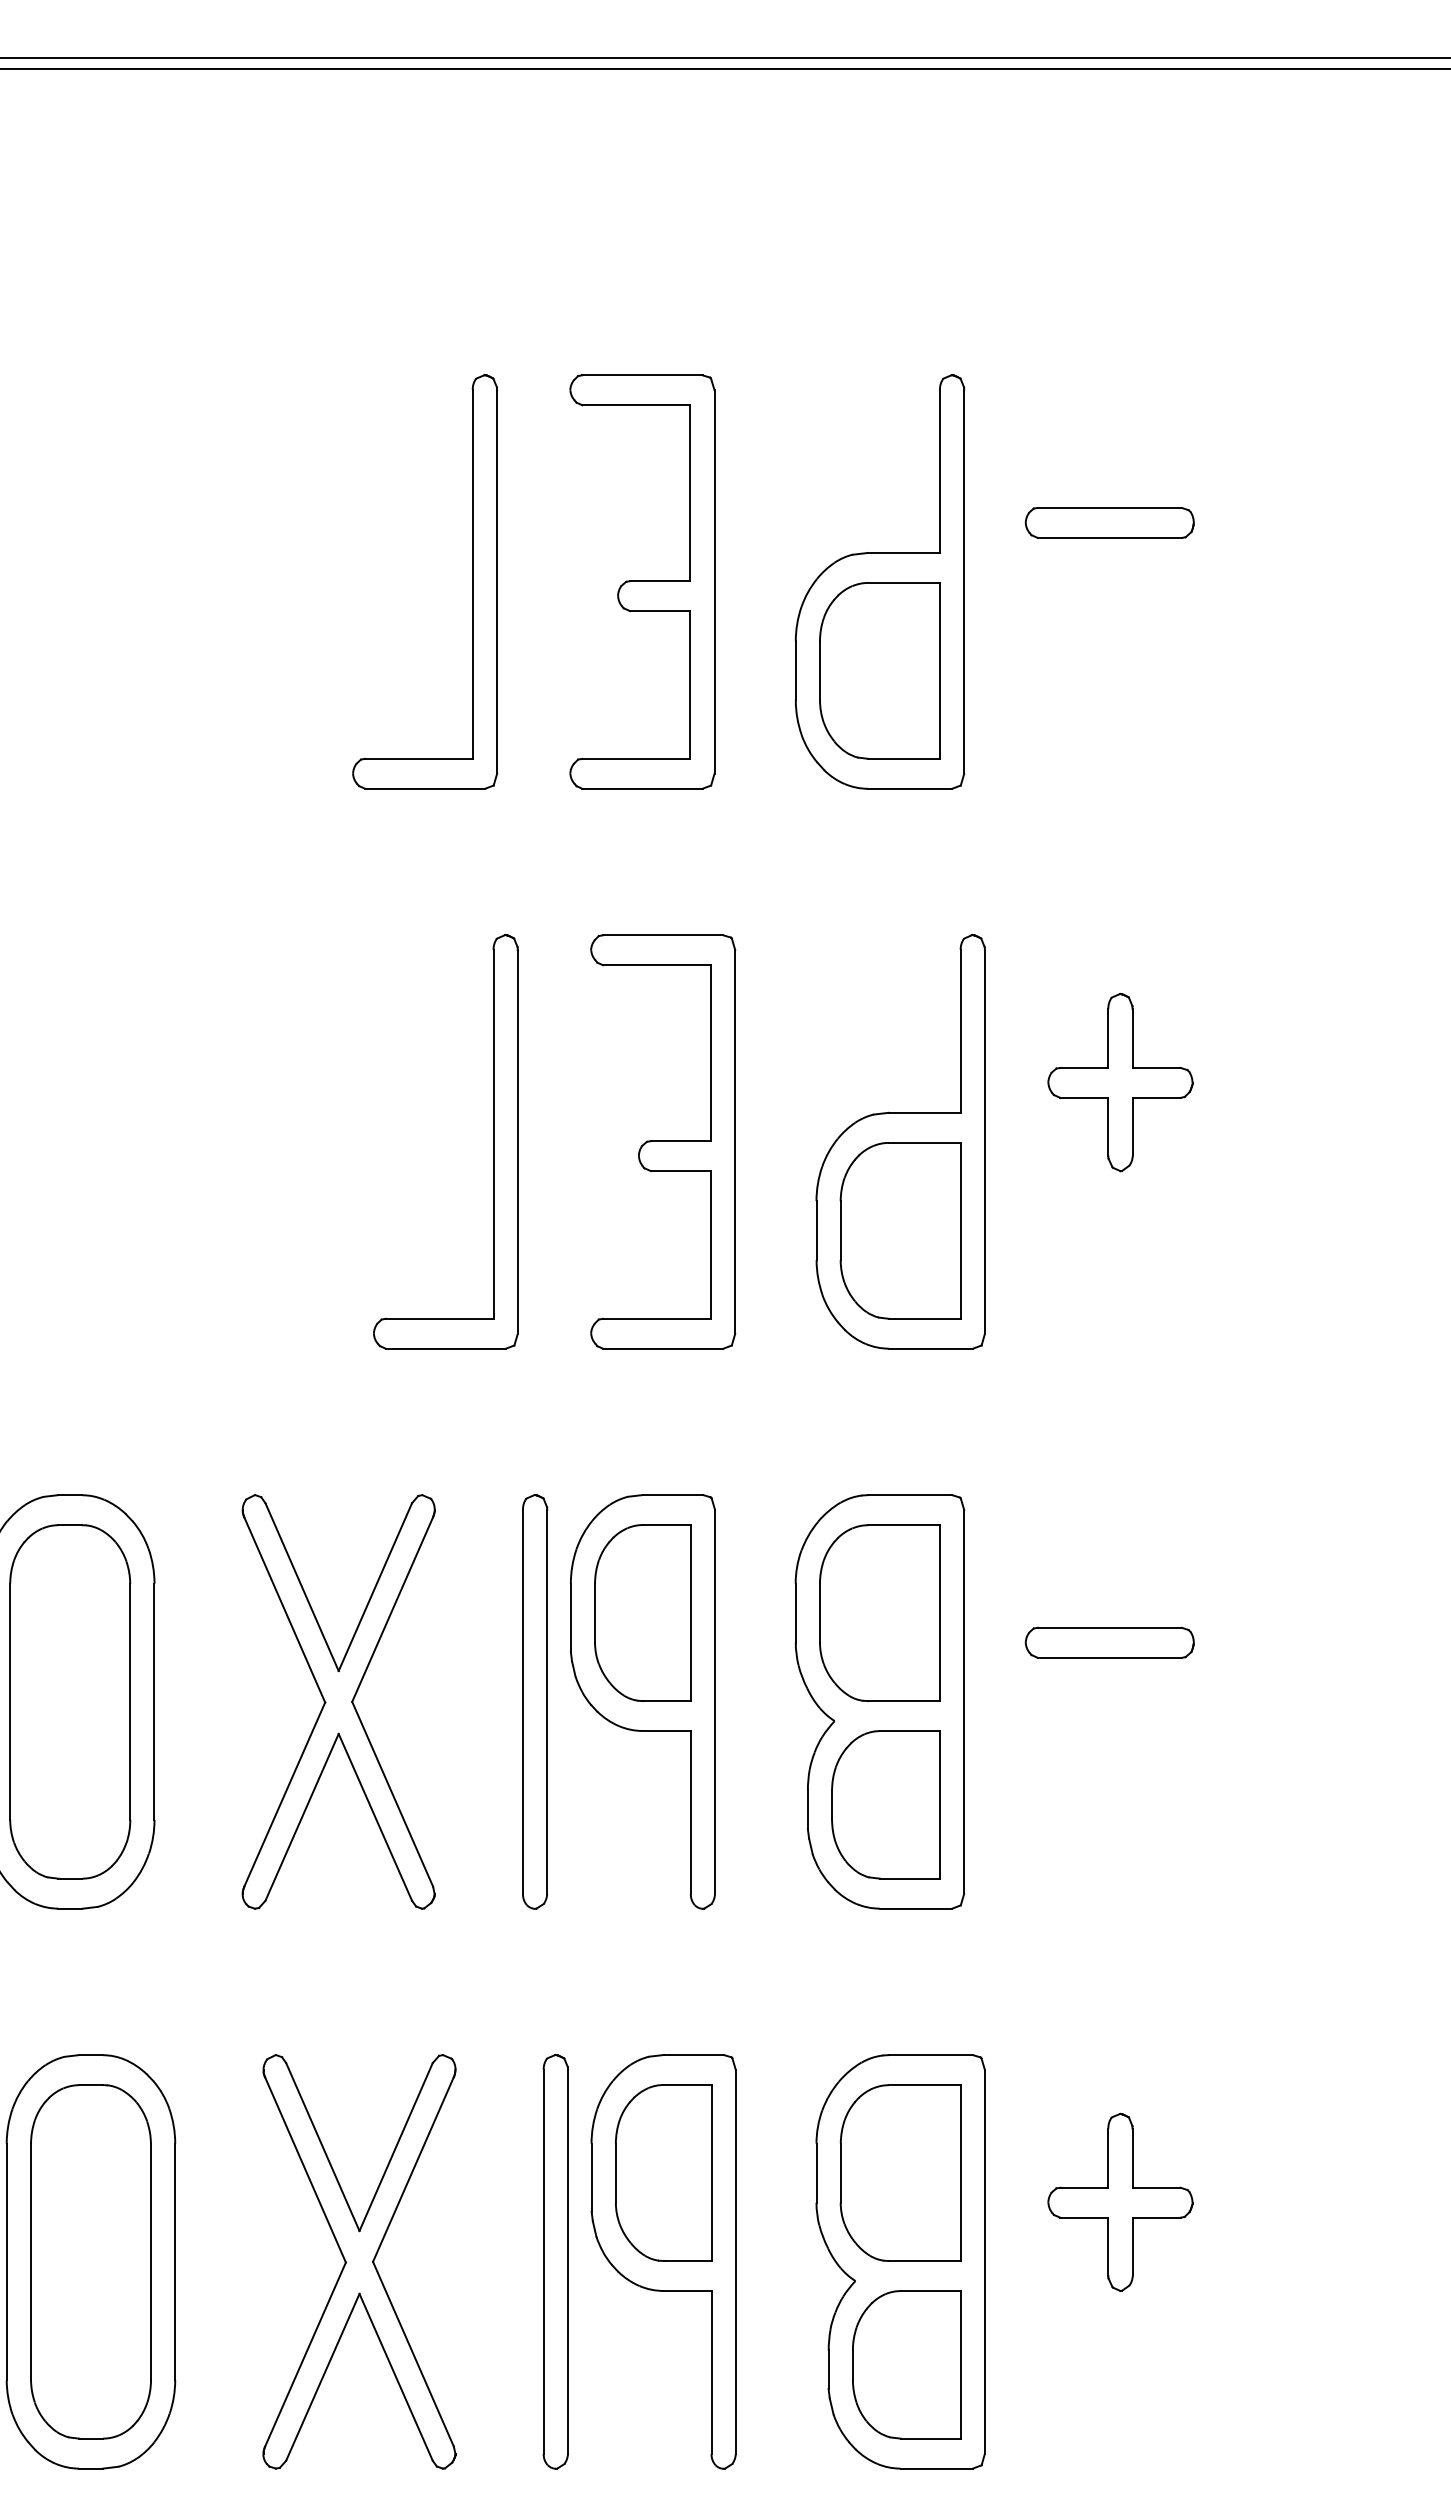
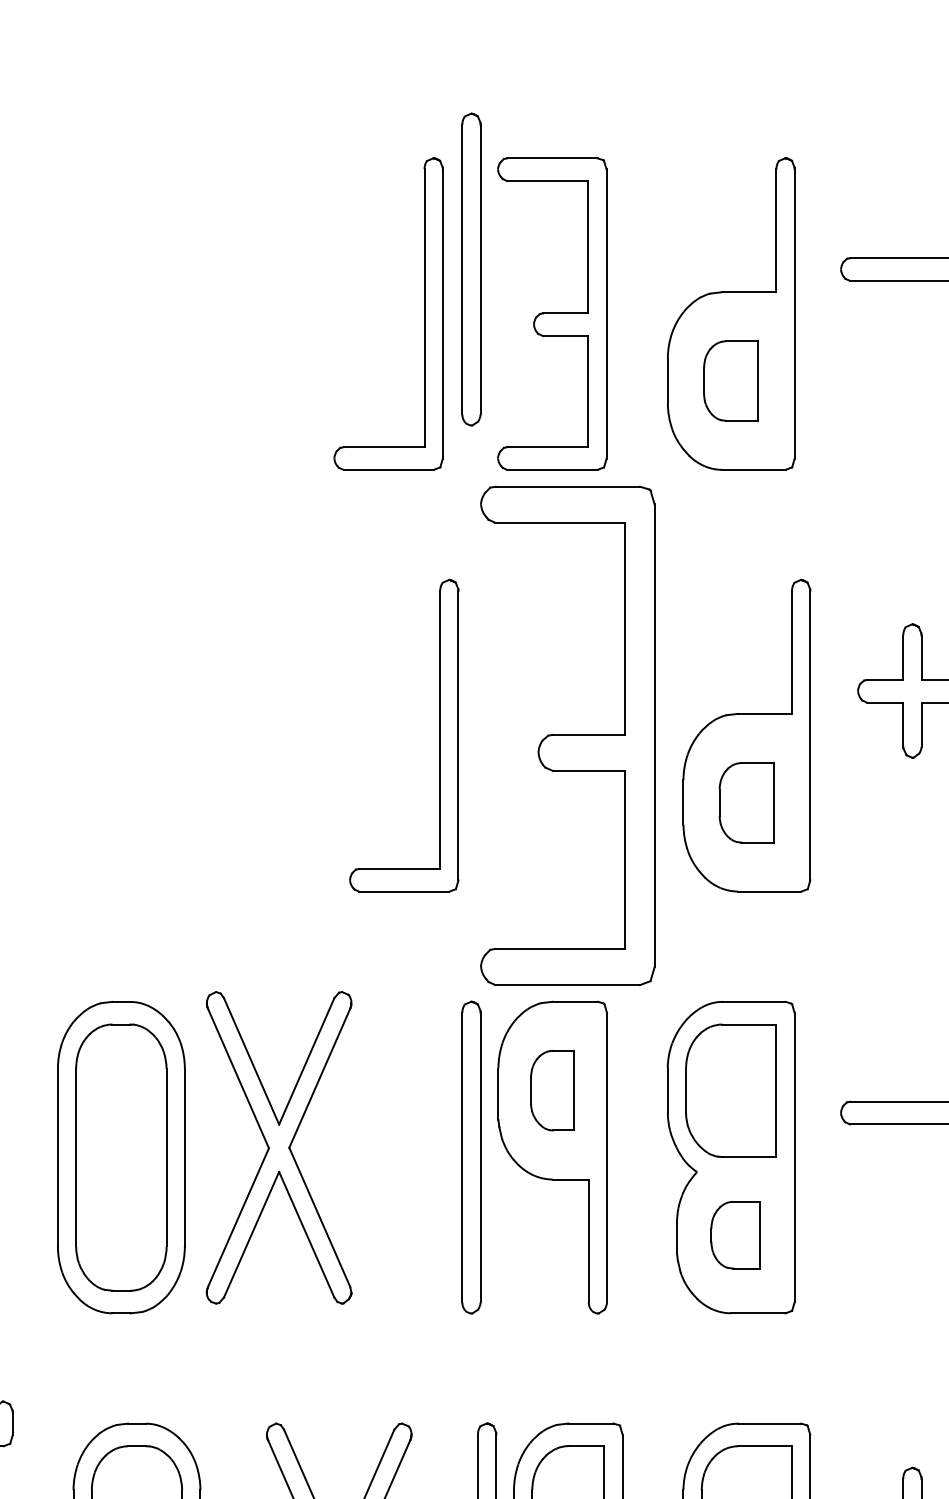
part: (535, 522) -> (471, 269), added
part: (879, 670) -> (730, 380), size x0.6
part: (663, 1141) -> (568, 735), size x1.6
part: (900, 1230) -> (746, 802), size x0.6
part: (642, 1612) -> (552, 1090), size x0.6
part: (338, 1701) -> (278, 1147), moved
part: (885, 1804) -> (735, 1234), size x0.6

